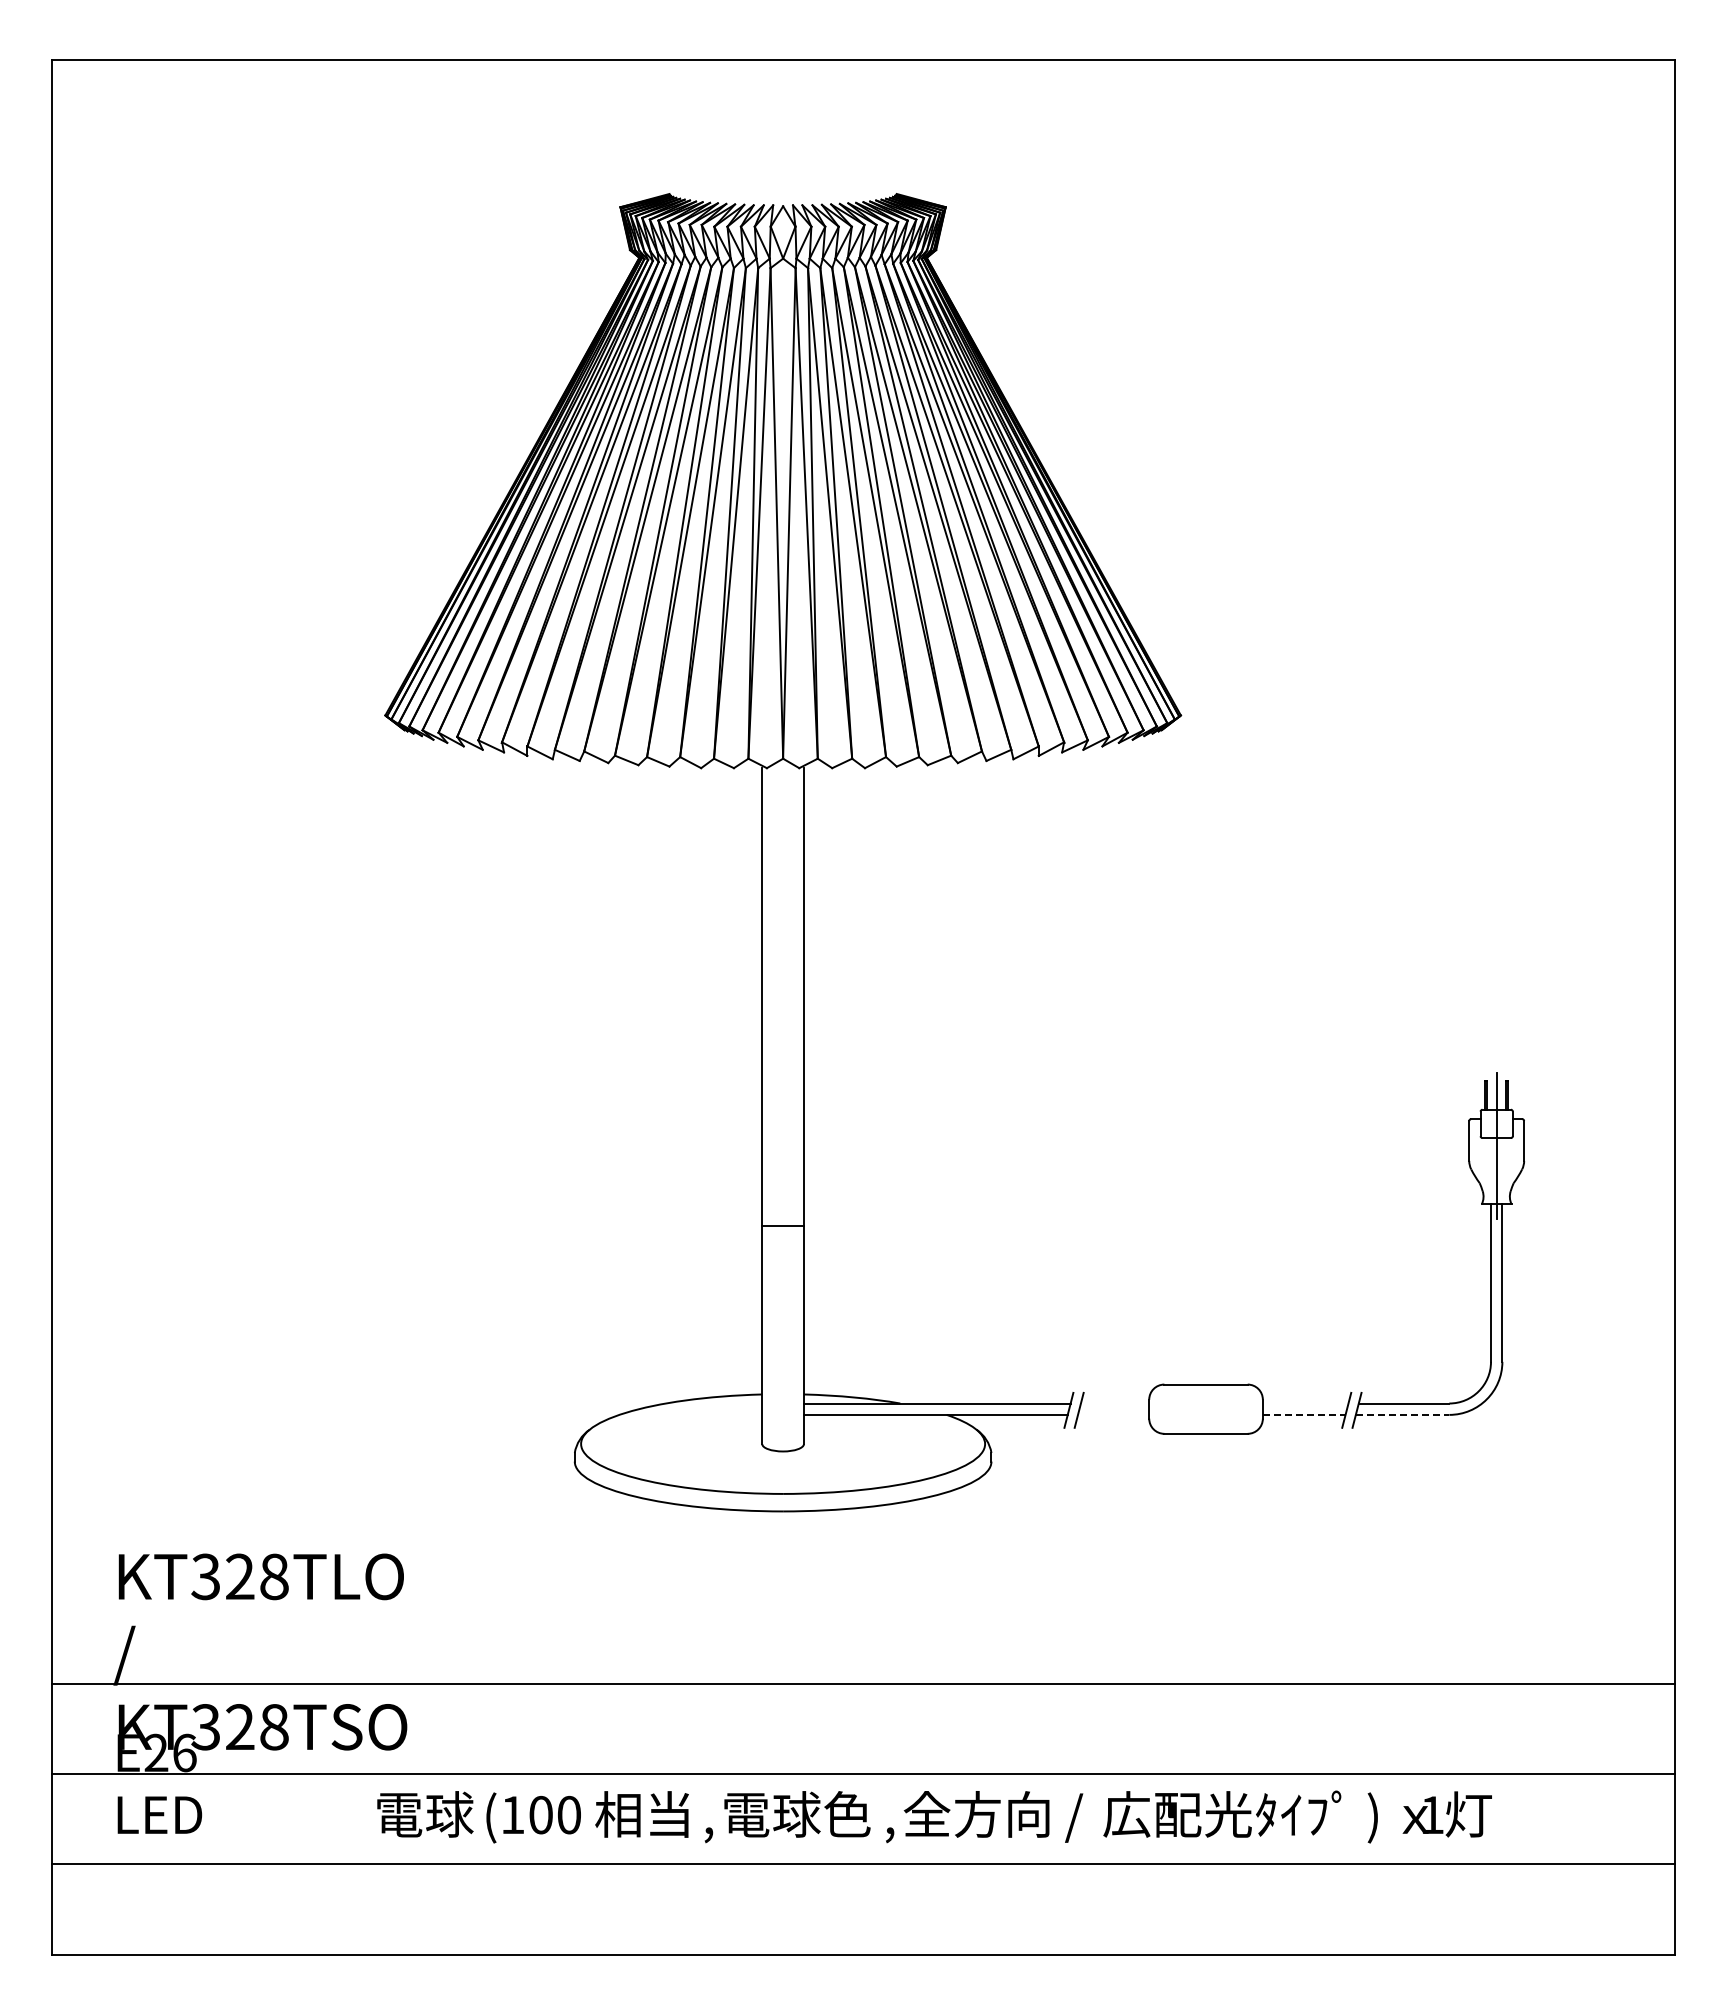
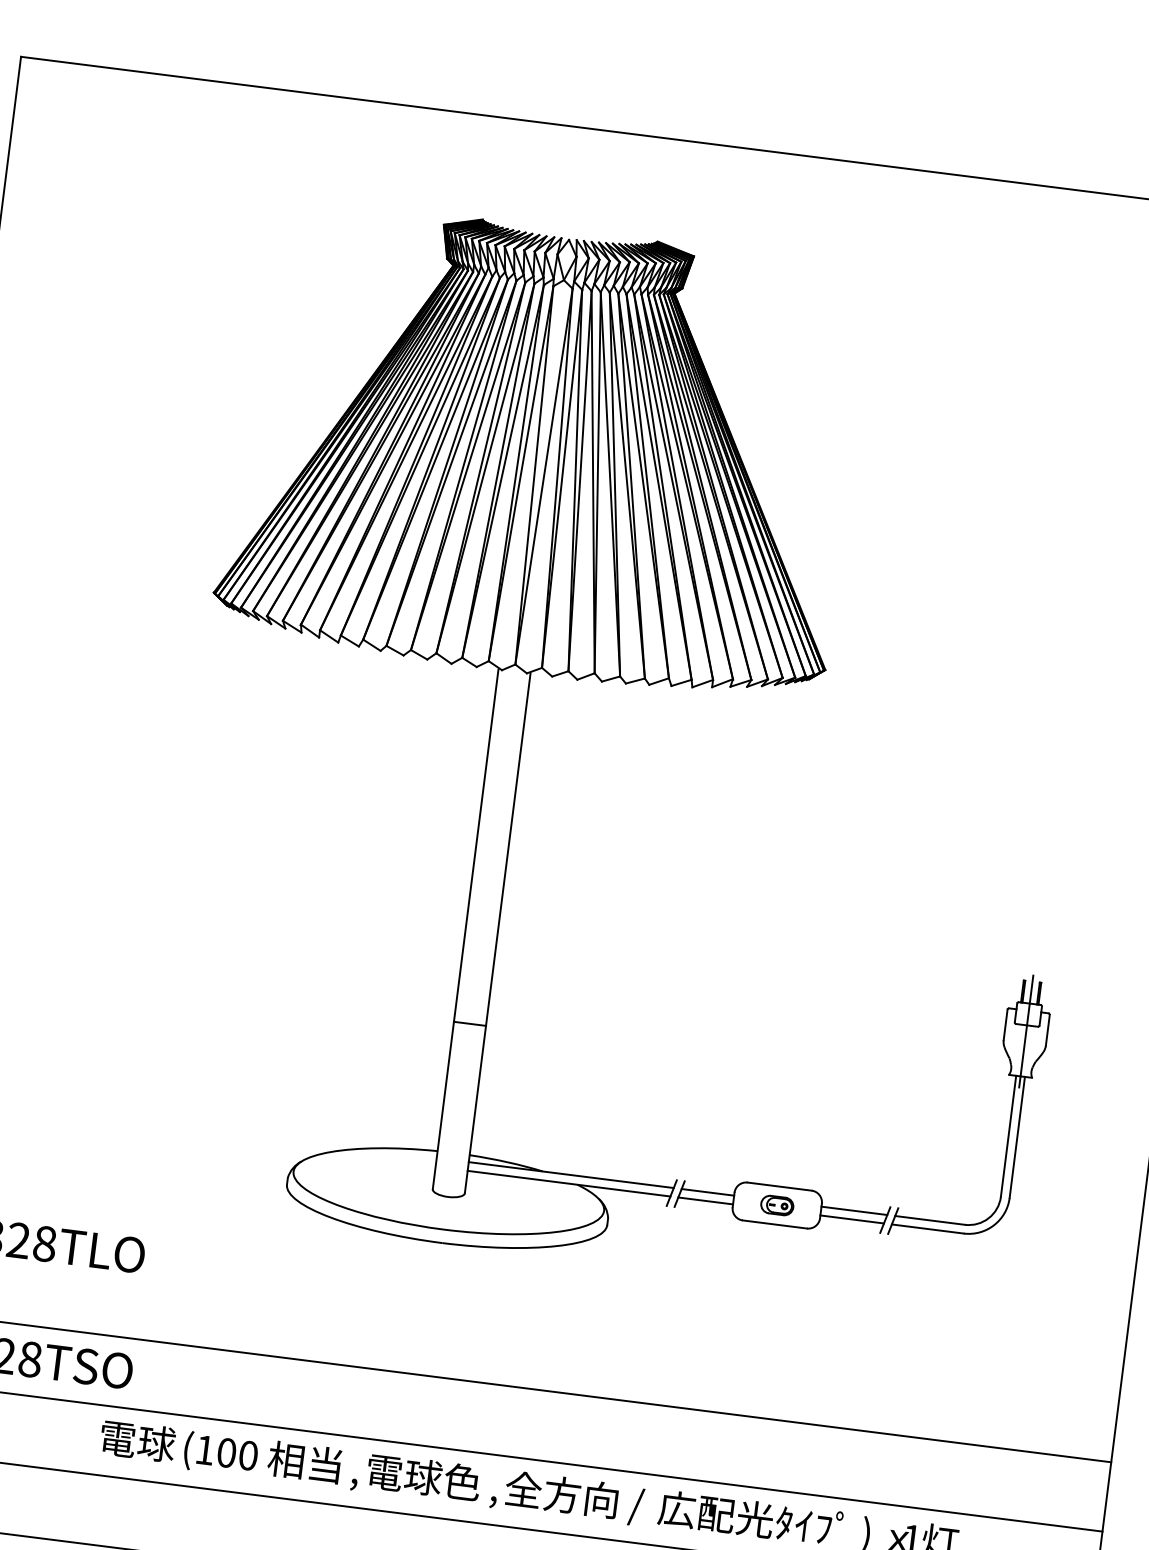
line: (1114, 1403) -> (707, 1192), added
line: (1305, 1403) -> (854, 1210), added
part: (1205, 1409) -> (776, 1205), added
line: (1113, 1414) -> (705, 1200), added
line: (1304, 1414) -> (852, 1219), dashed -> solid
line: (1402, 1414) -> (927, 1228), dashed -> solid

